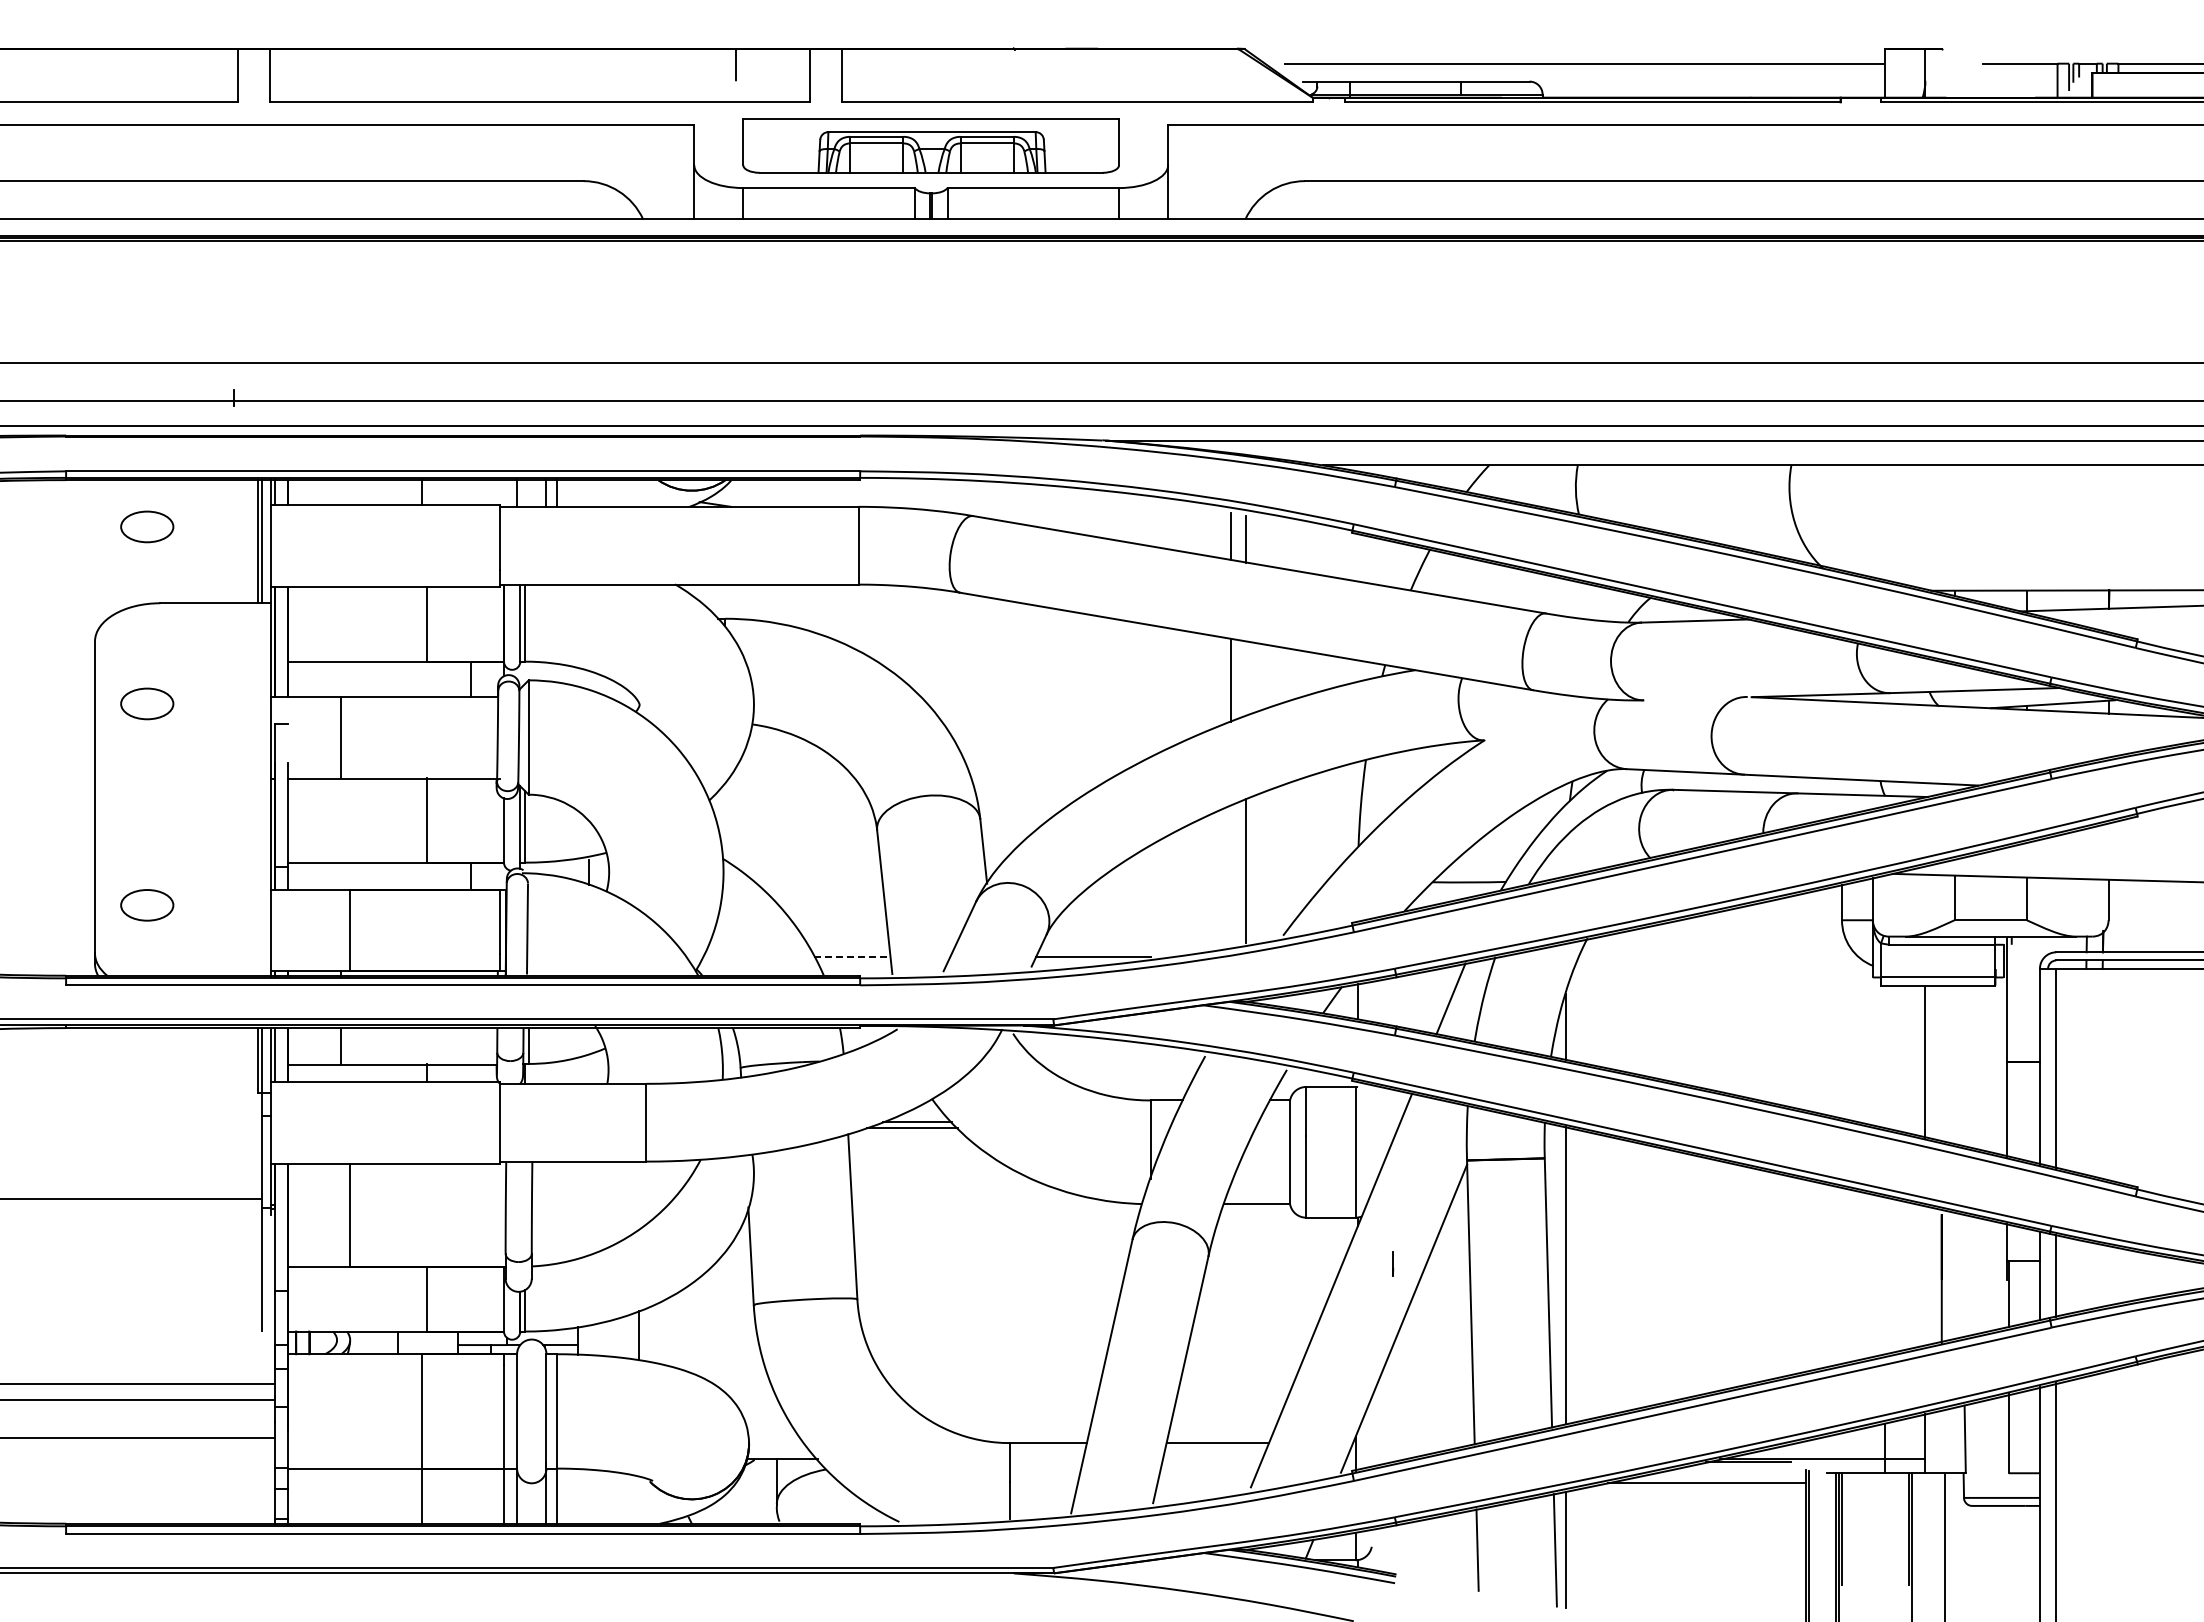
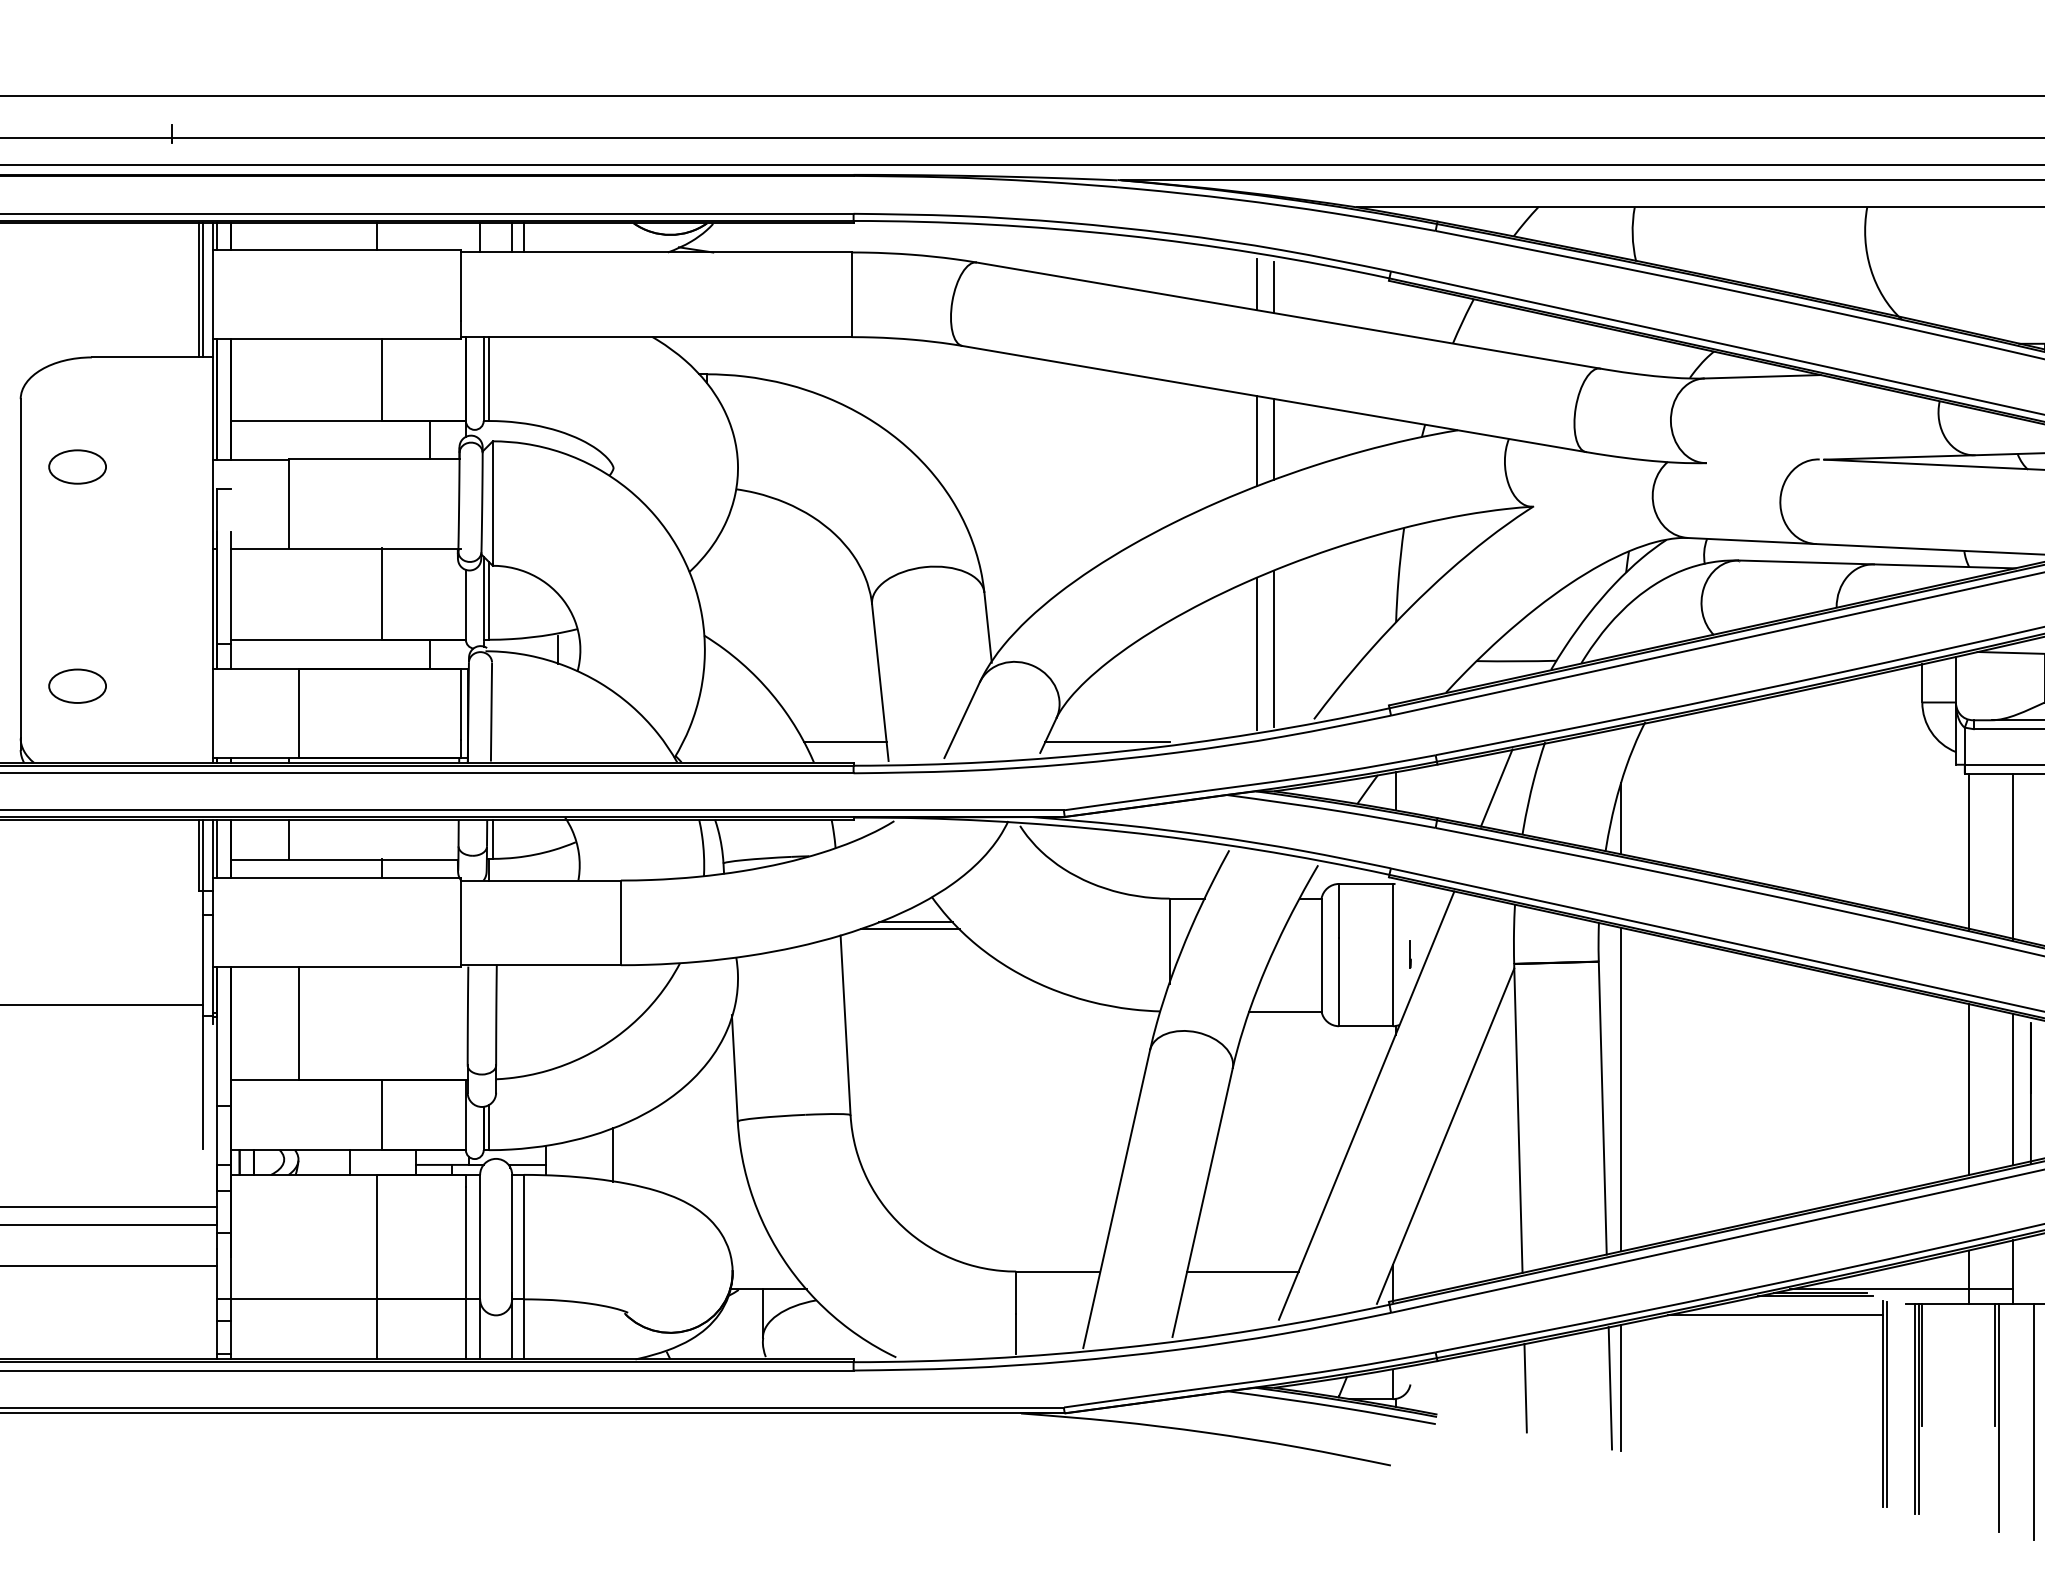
part: (147, 526) -> (77, 273), removed
line: (1246, 678) -> (1274, 439), added
line: (1231, 875) -> (1257, 653), added
line: (852, 956) -> (845, 741), dashed -> solid
line: (1884, 1056) -> (1968, 850), added
line: (1393, 1263) -> (1411, 954), moved
line: (1884, 1275) -> (1968, 1089), added
line: (1925, 1275) -> (2013, 1089), added
line: (1743, 1465) -> (1815, 1295), added

